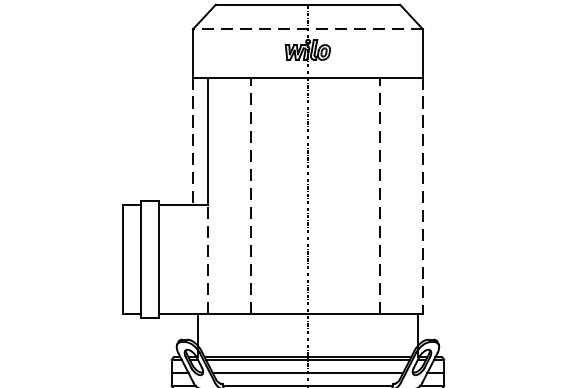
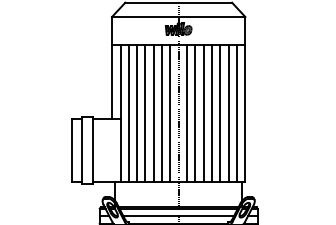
line: (307, 30) -> (178, 17), dashed -> solid
line: (193, 140) -> (112, 81), dashed -> solid
line: (221, 195) -> (128, 113), added
line: (236, 195) -> (137, 113), added
line: (250, 195) -> (145, 113), dashed -> solid
line: (264, 195) -> (153, 113), added
line: (280, 195) -> (162, 113), added
line: (293, 195) -> (170, 113), added
line: (323, 195) -> (187, 113), added
line: (336, 195) -> (195, 113), added
line: (350, 195) -> (203, 113), added
line: (364, 195) -> (211, 113), added
line: (380, 195) -> (220, 113), dashed -> solid
line: (393, 195) -> (228, 113), added
line: (407, 195) -> (236, 113), added
line: (423, 195) -> (245, 113), dashed -> solid
line: (207, 259) -> (120, 150), dashed -> solid

